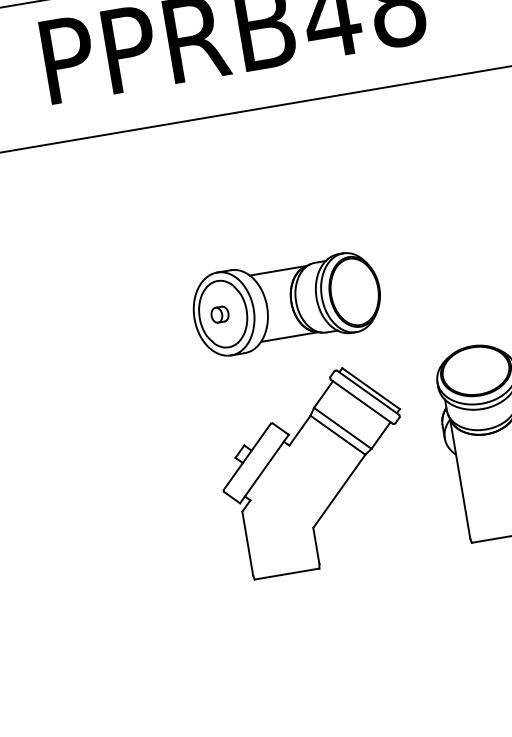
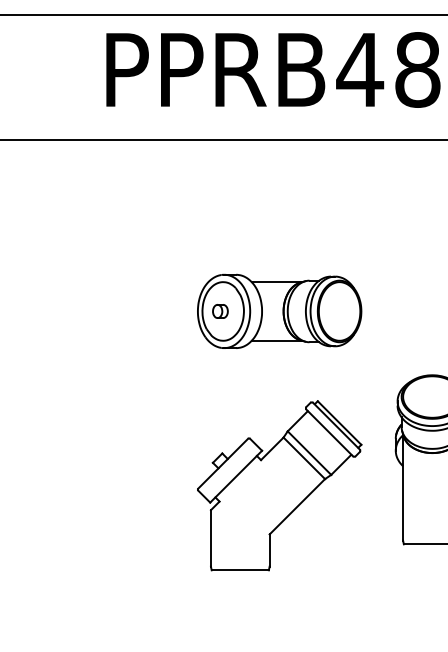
part: (315, 470) -> (279, 485), moved

